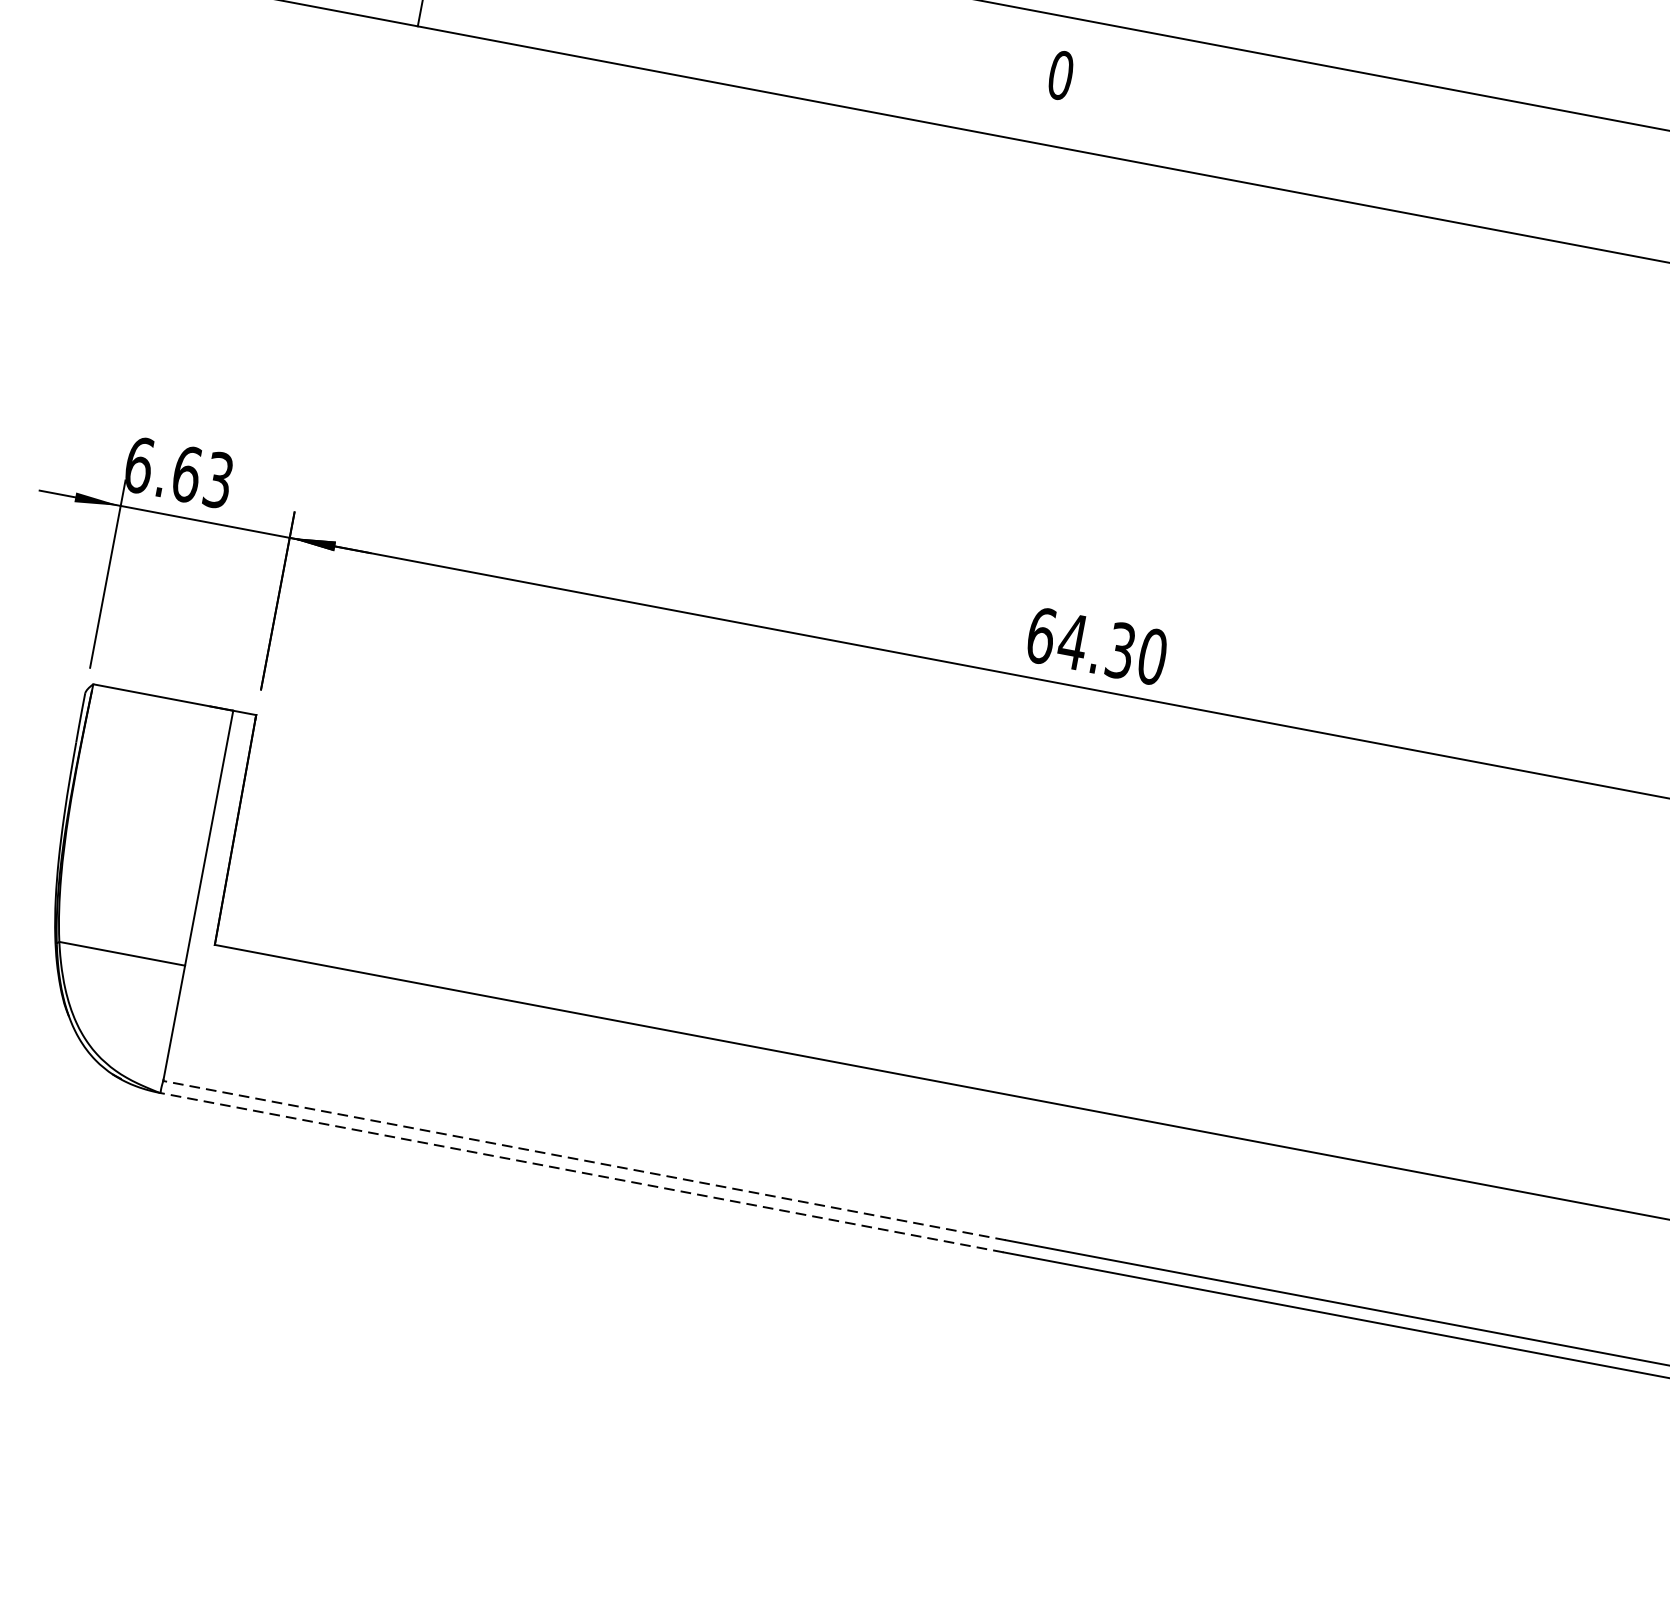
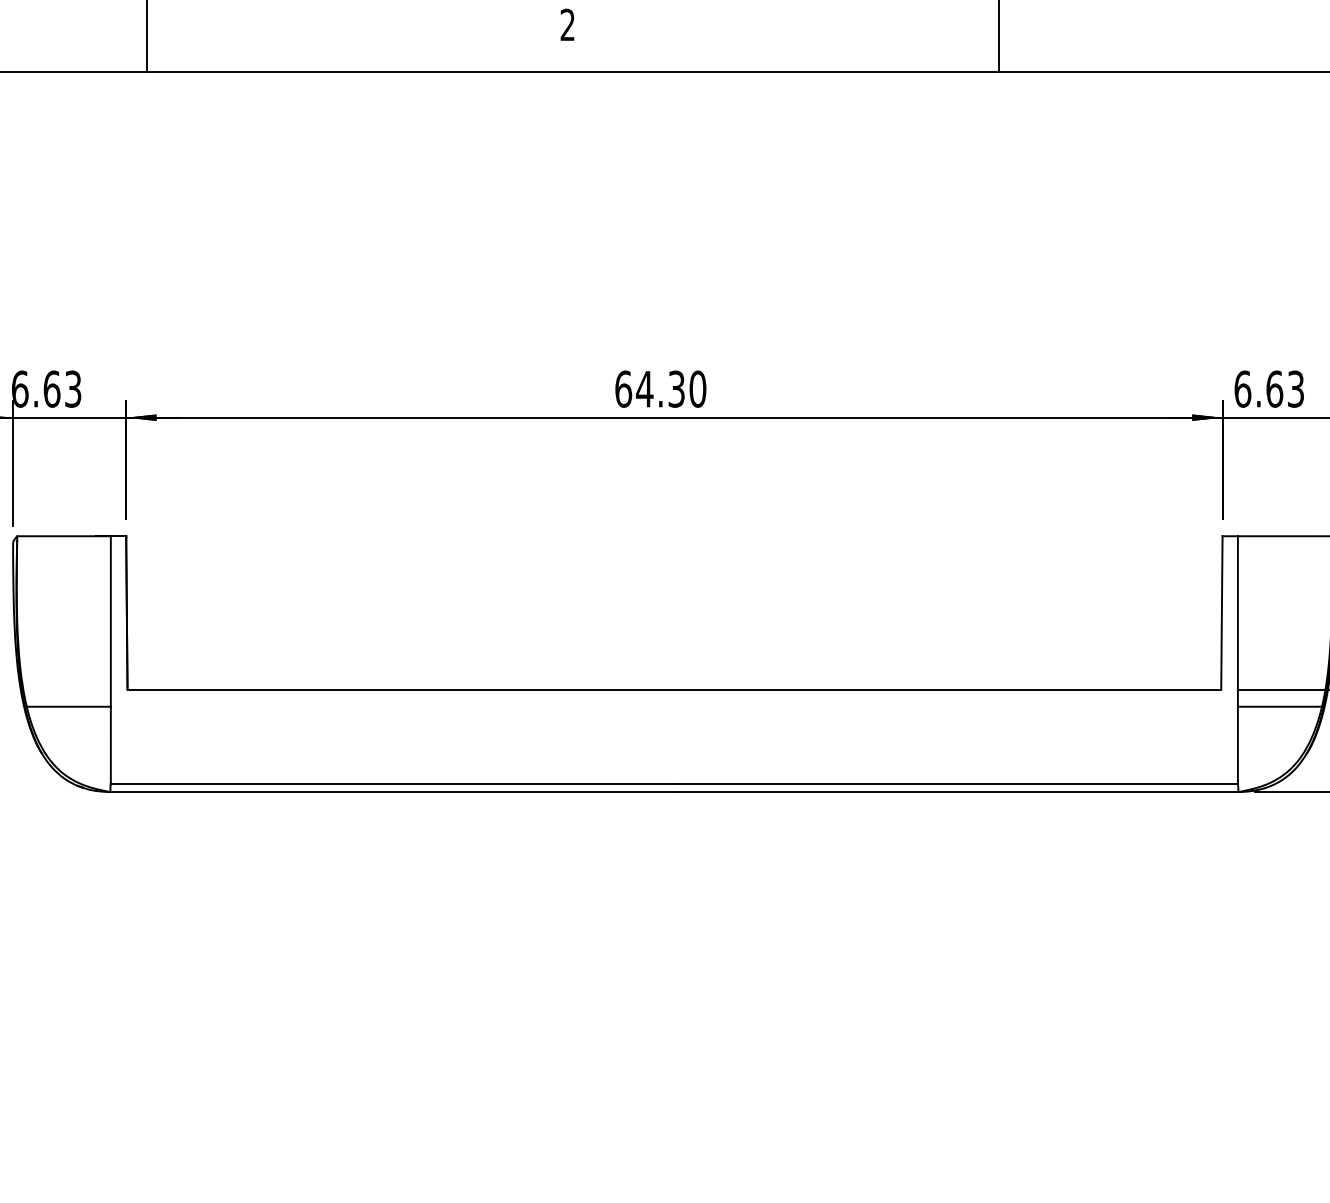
text: (1060, 74) -> (567, 24), 0 -> 2
line: (584, 1160) -> (392, 783), dashed -> solid
line: (581, 1173) -> (392, 792), dashed -> solid

